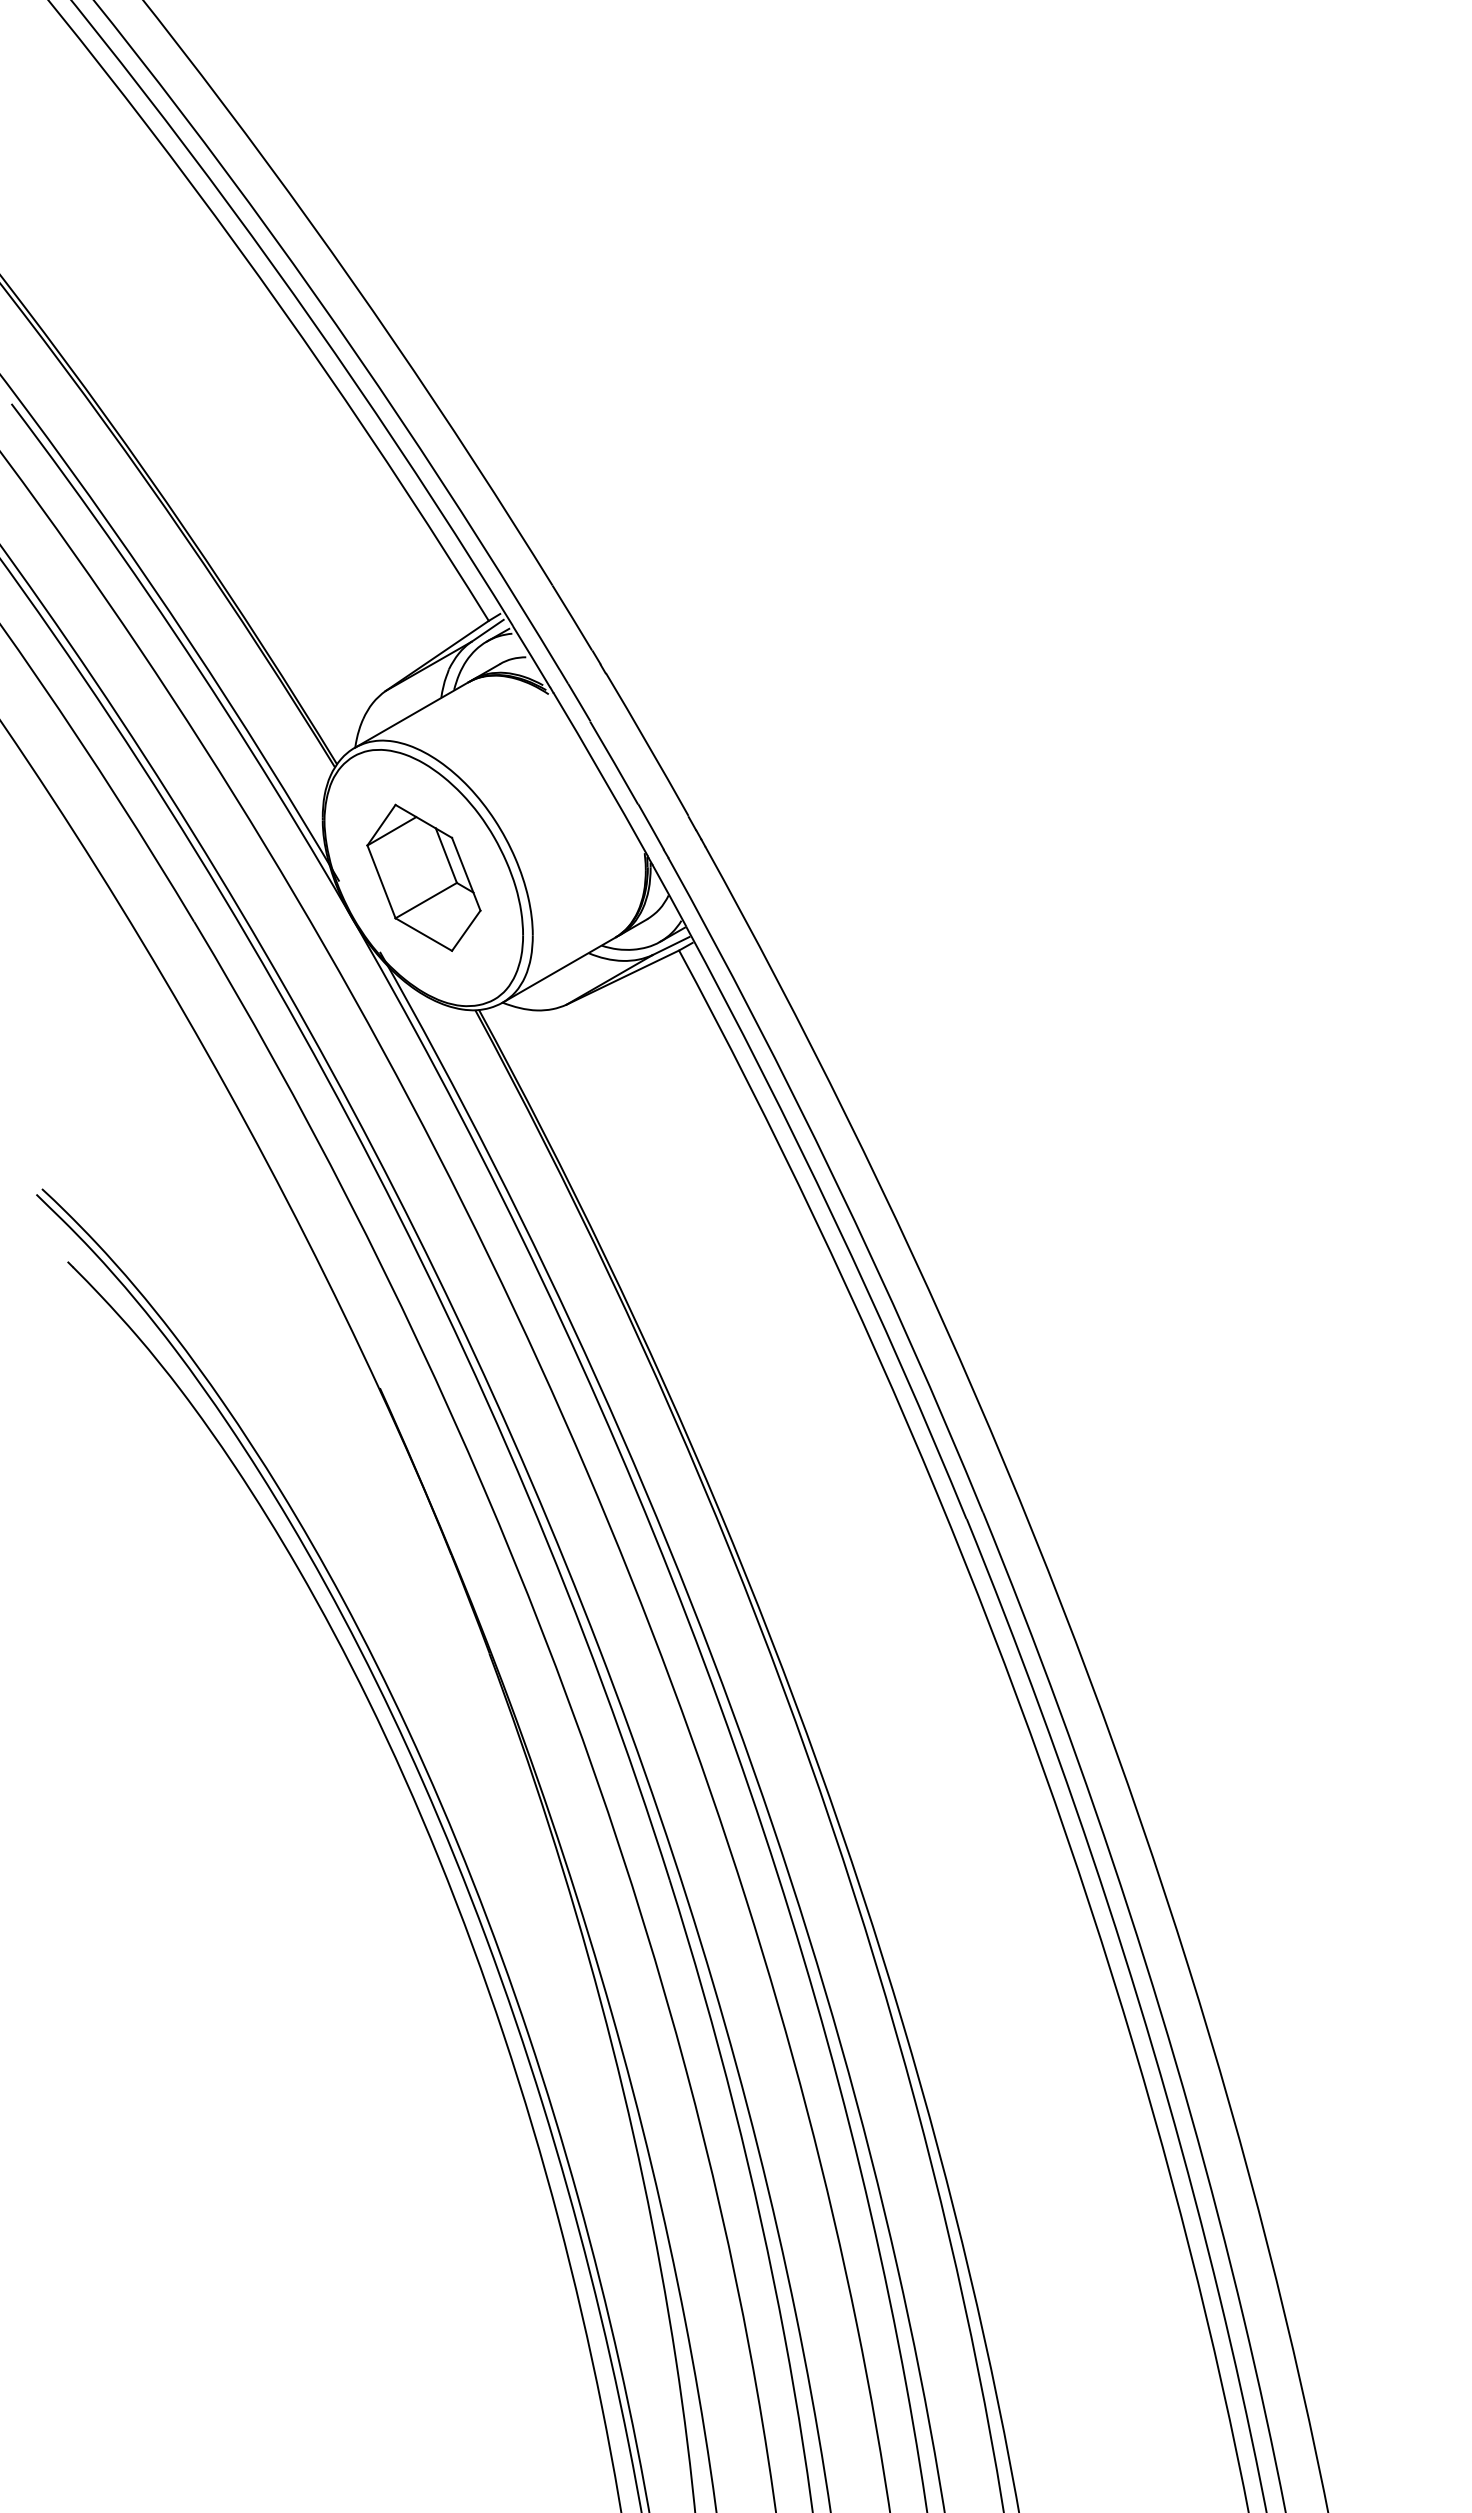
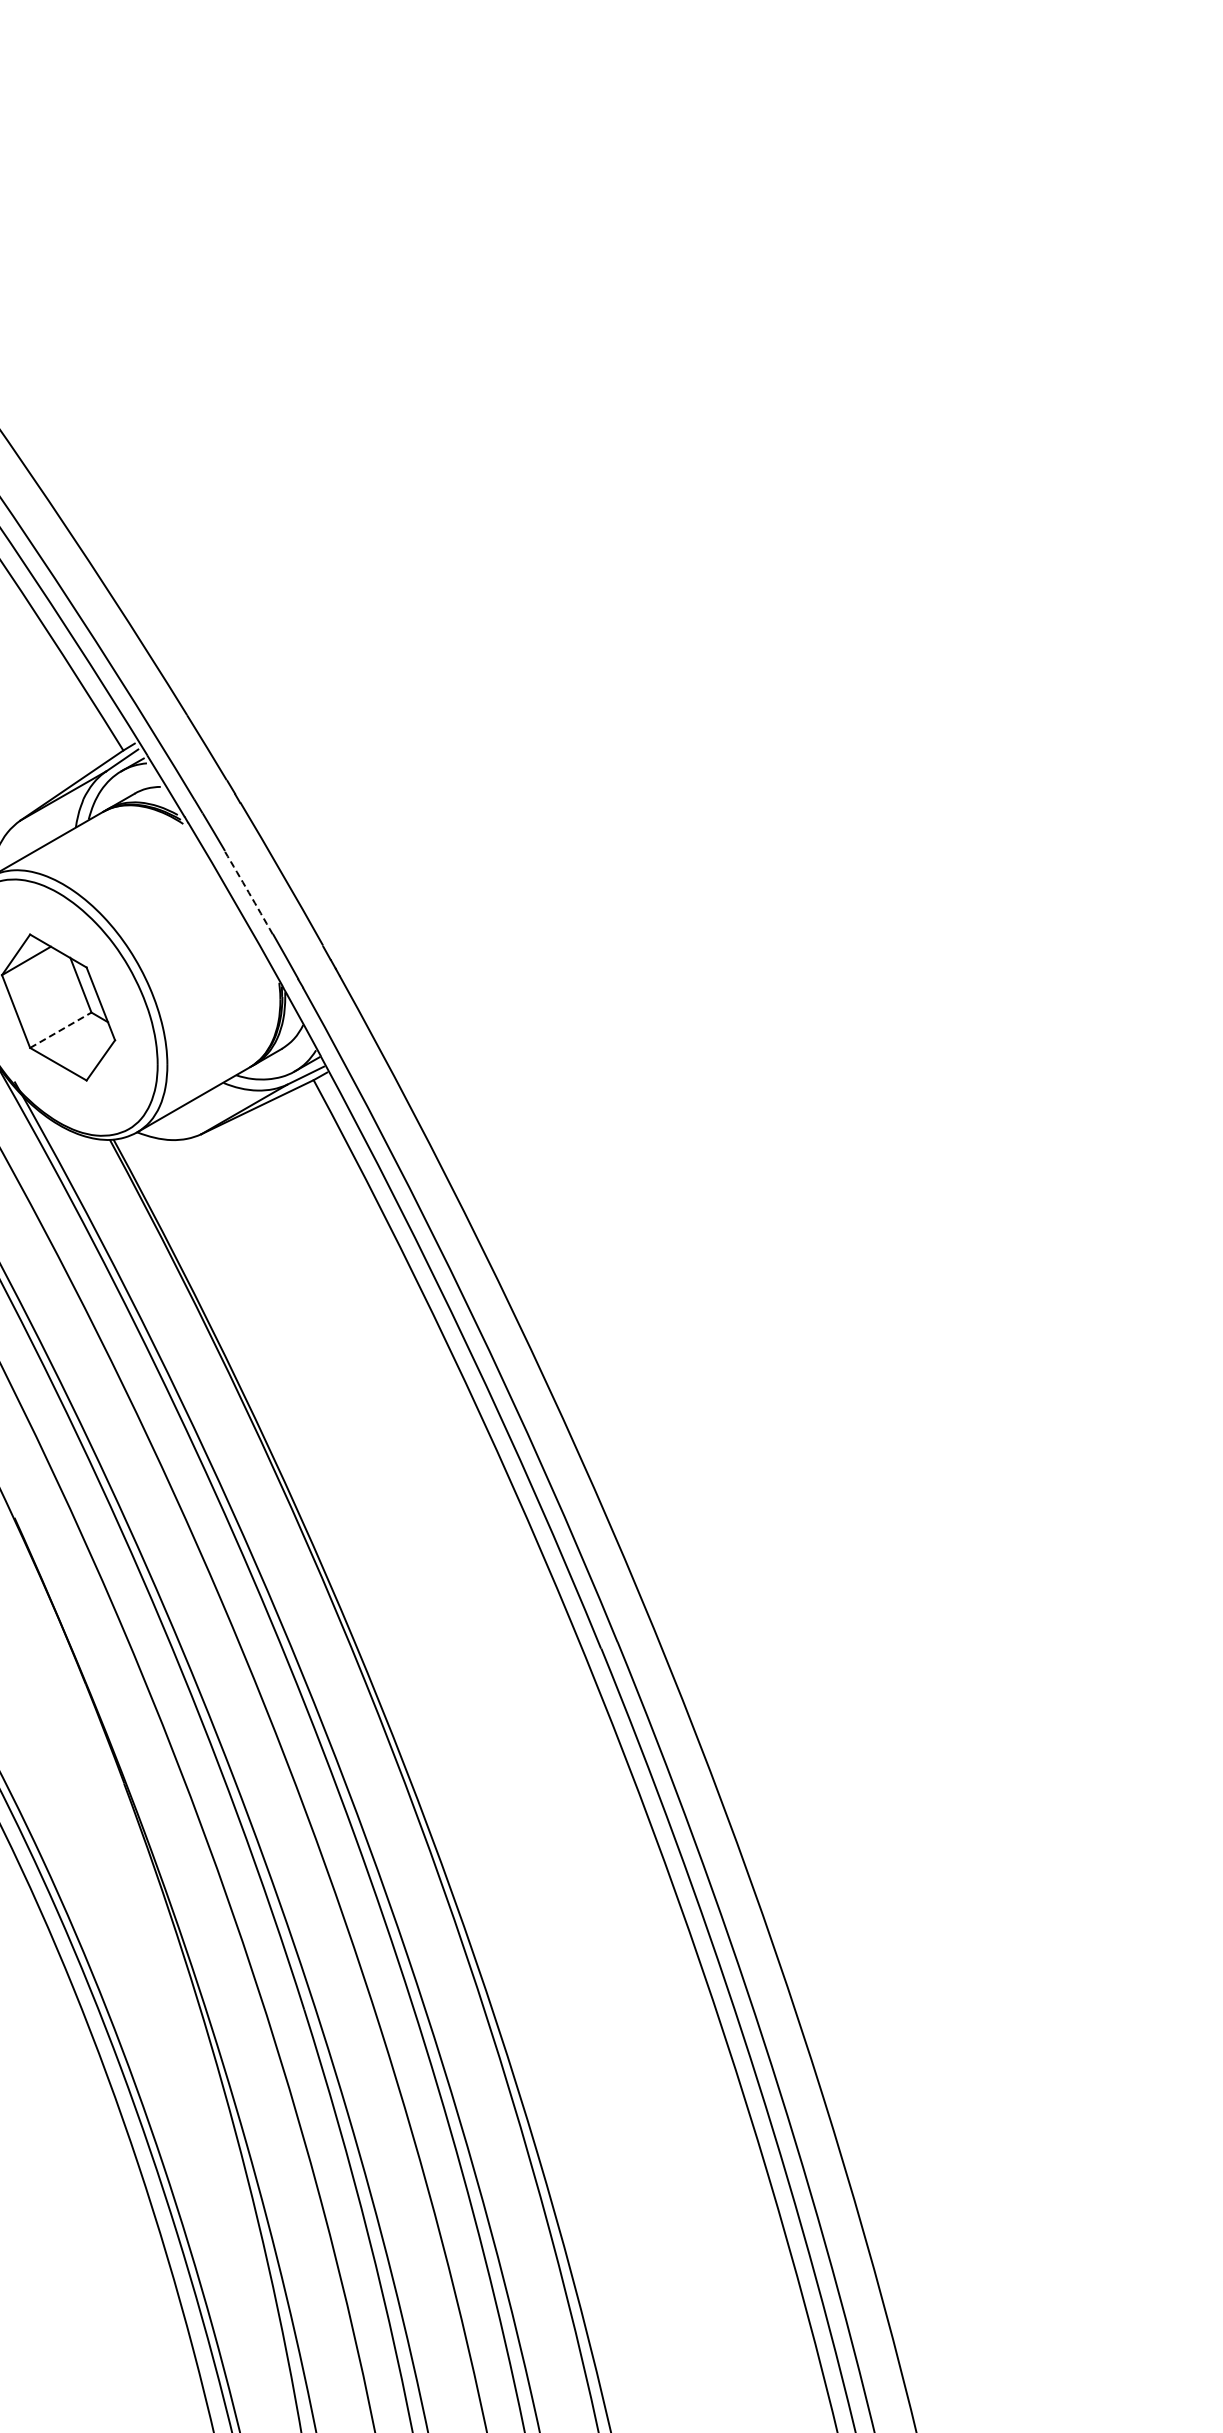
arc: (614, 763) -> (249, 893), solid -> dashed
line: (426, 900) -> (61, 1030), solid -> dashed

